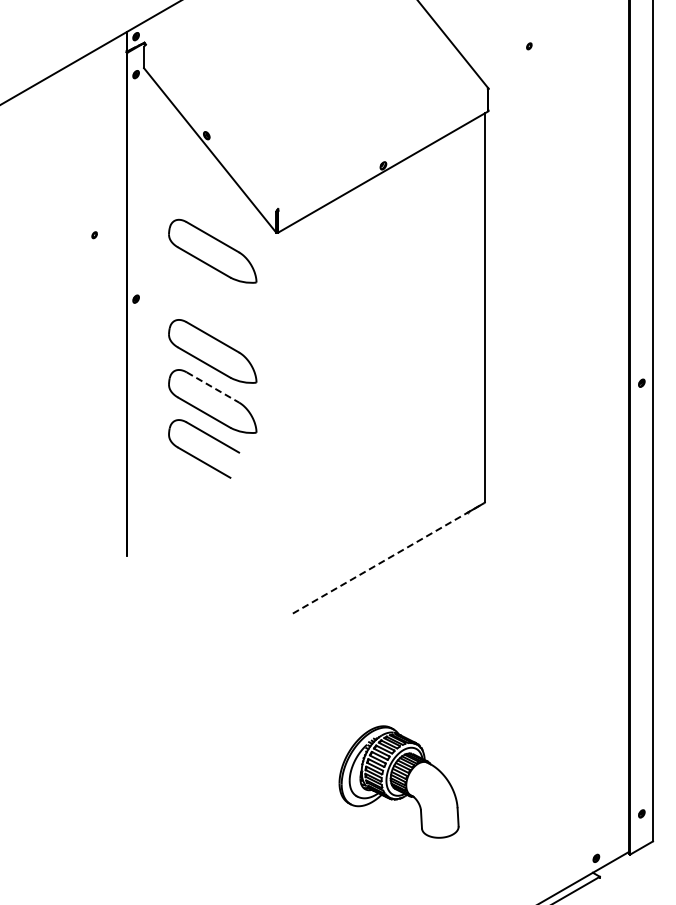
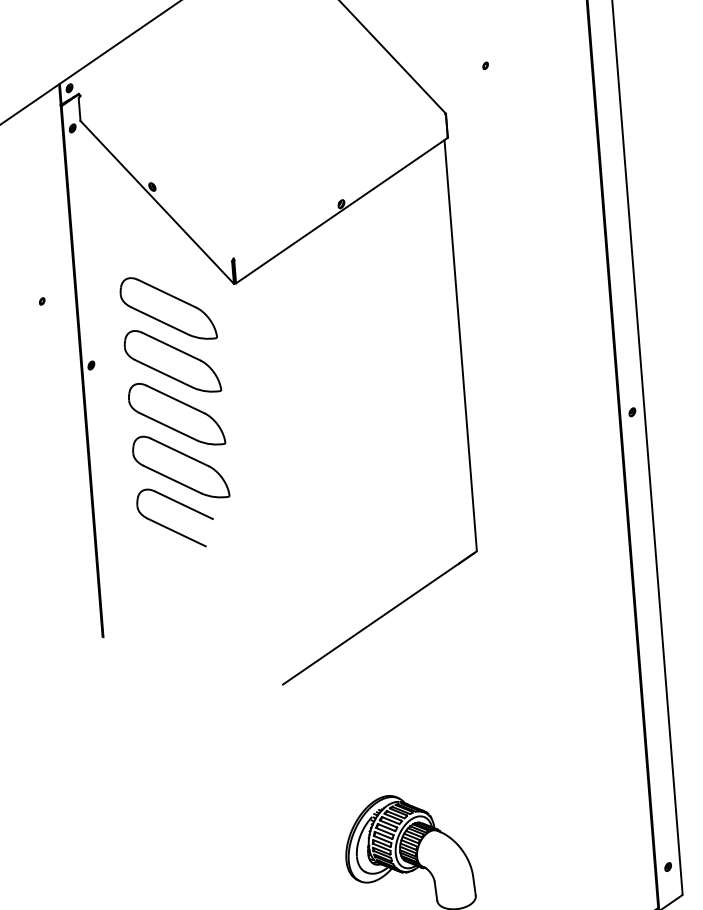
part: (212, 301) -> (172, 361), added
line: (213, 387) -> (180, 452), dashed -> solid
line: (388, 558) -> (379, 618), dashed -> solid

